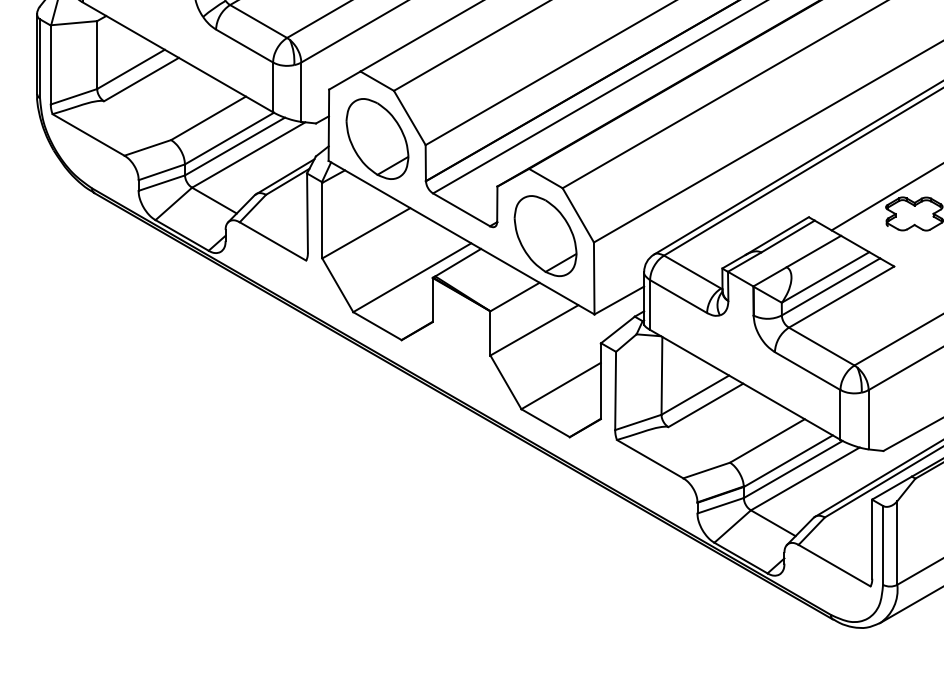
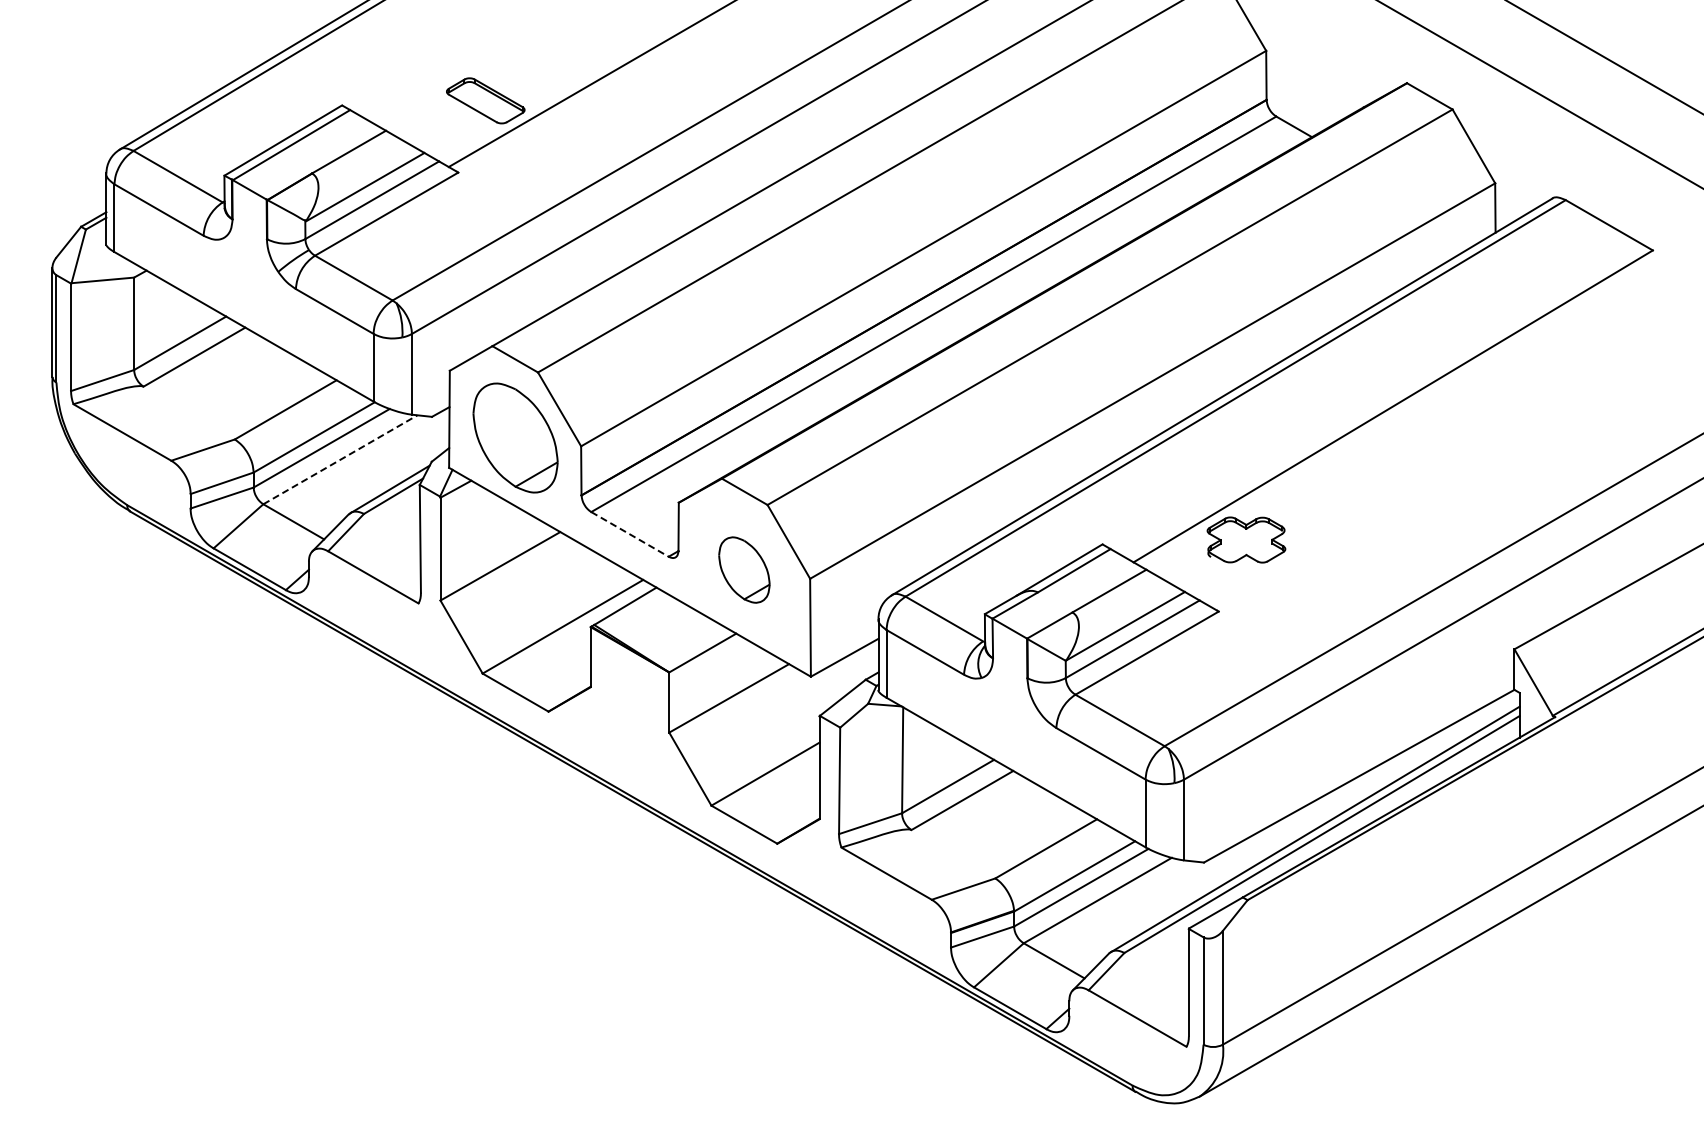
line: (248, 154) -> (340, 459), solid -> dashed
line: (461, 209) -> (629, 534), solid -> dashed
part: (545, 235) -> (744, 569), size x0.6

